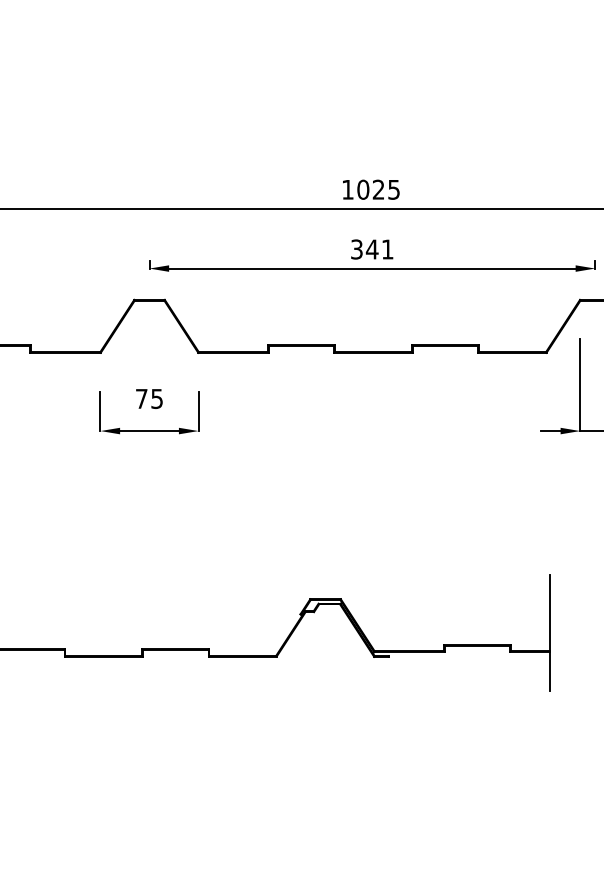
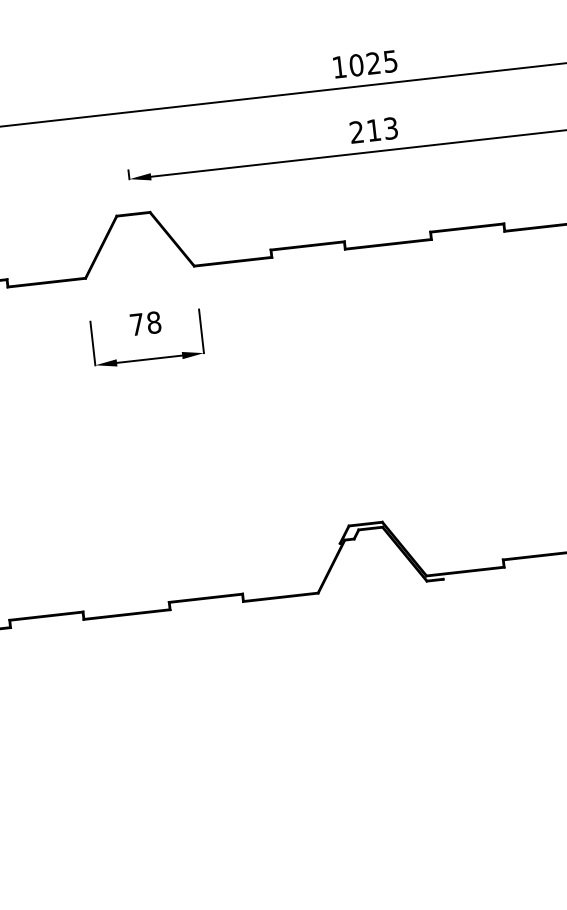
text: (372, 249) -> (374, 130), 341 -> 213
text: (157, 398) -> (154, 322), 75 -> 78

